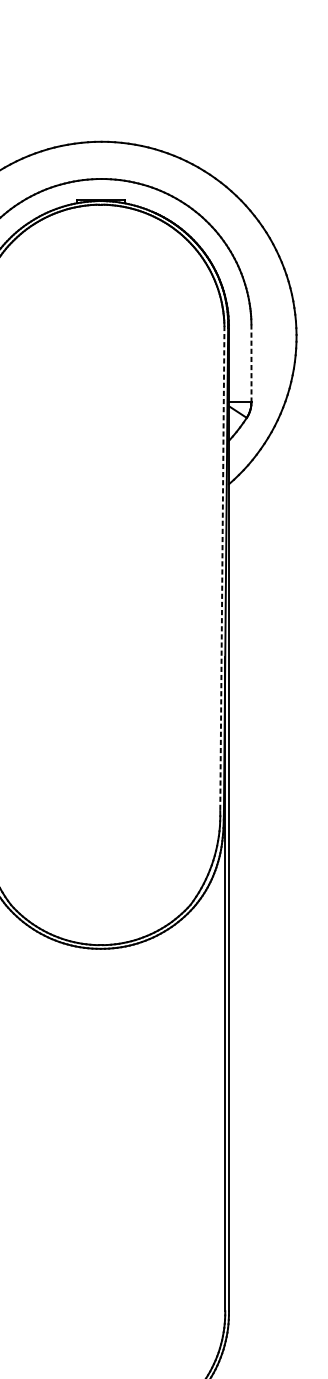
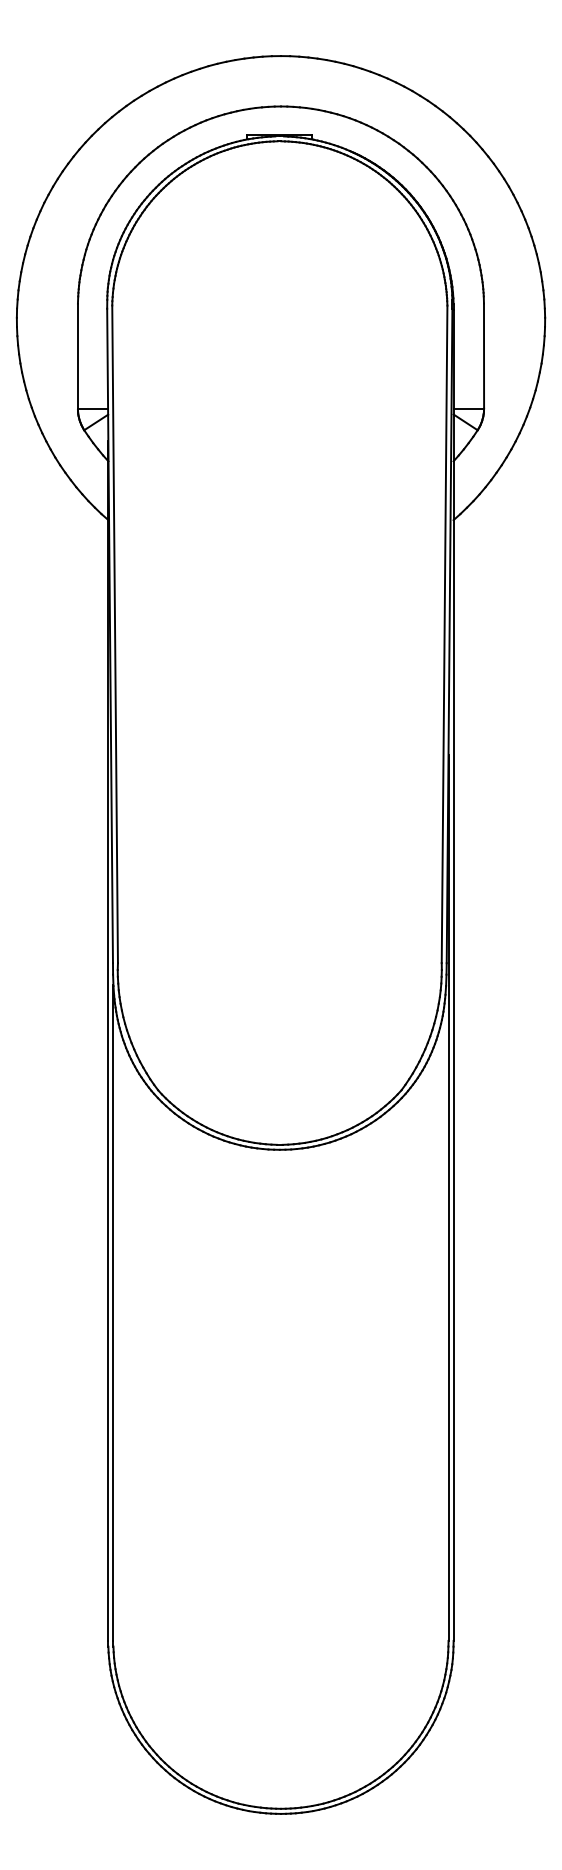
line: (251, 363) -> (484, 356), dashed -> solid
line: (222, 568) -> (444, 634), dashed -> solid

